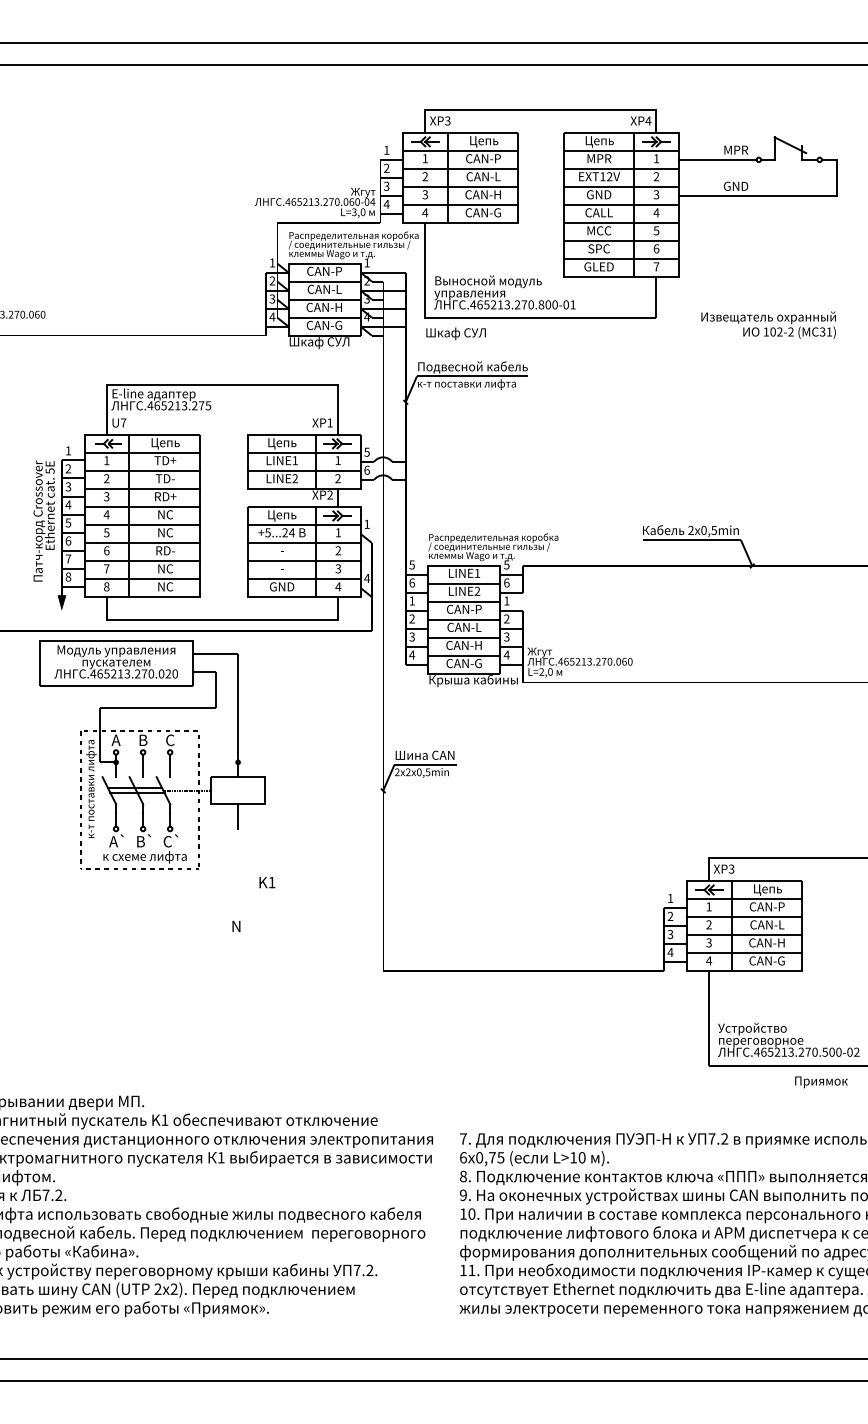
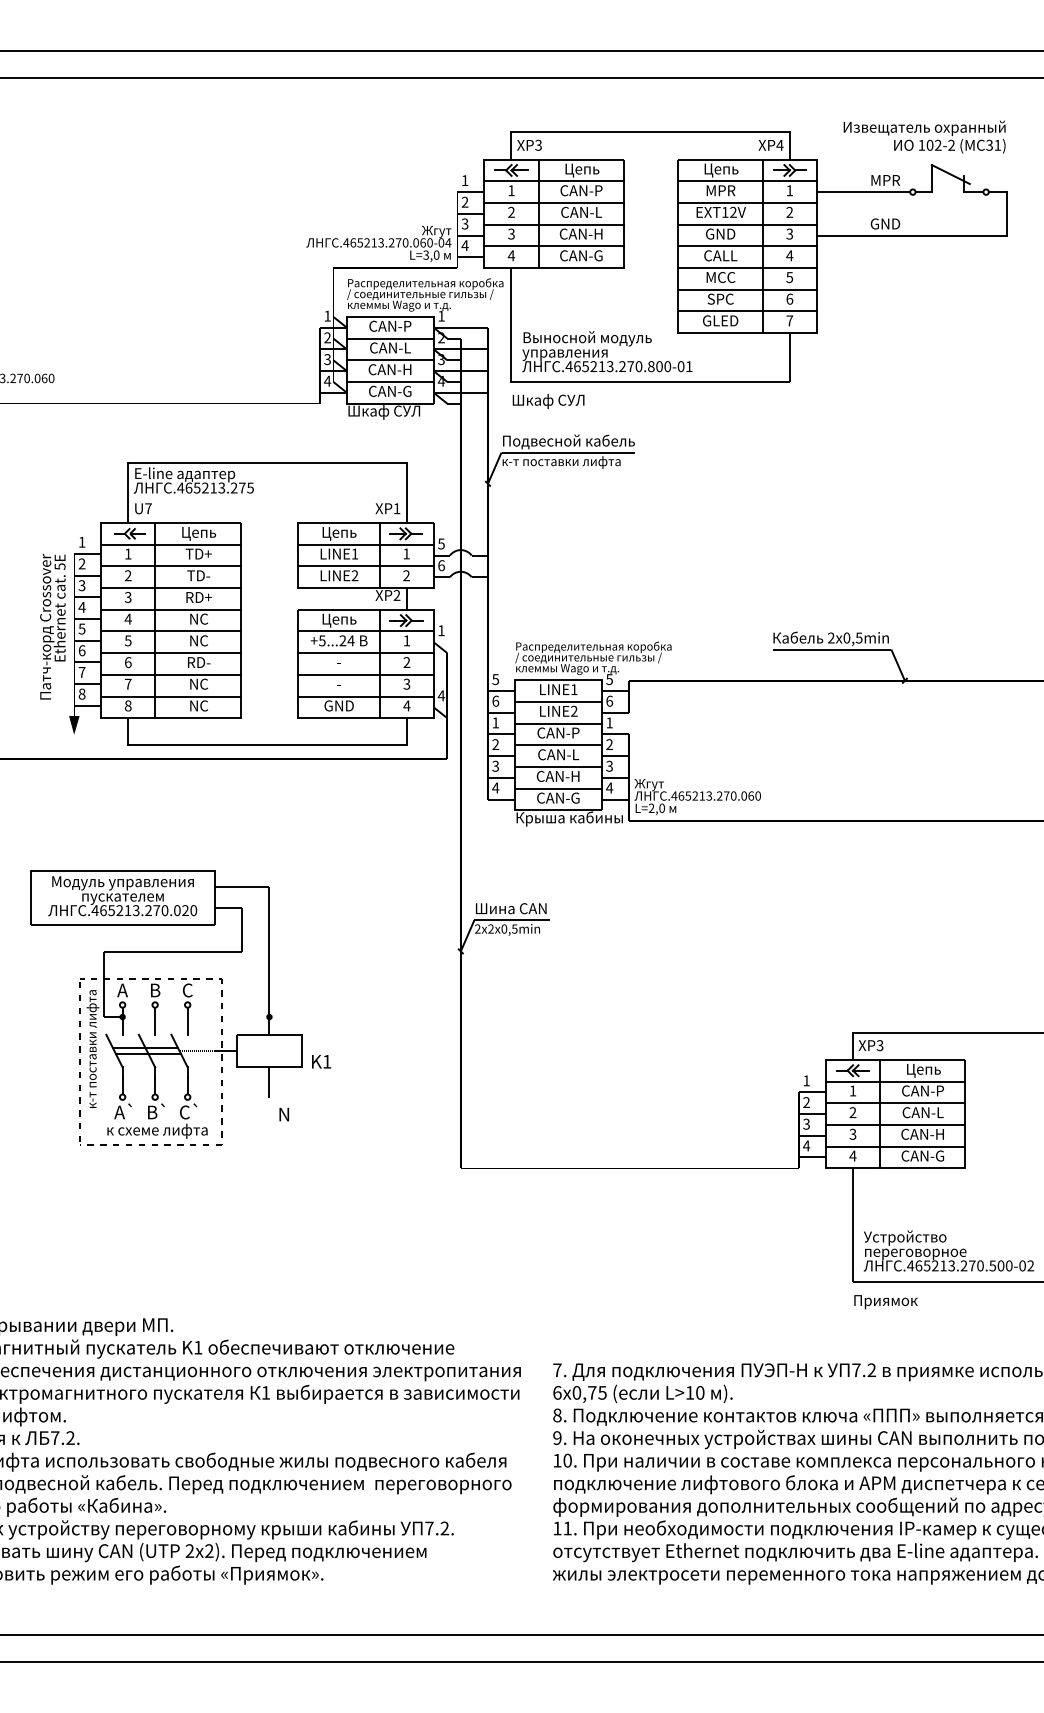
text: (768, 324) -> (924, 136), moved
part: (146, 753) -> (159, 1006), moved
text: (821, 1082) -> (885, 1302), moved

